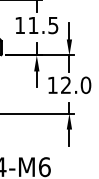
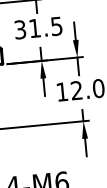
text: (20, 25) -> (20, 29), 11.5 -> 31.5

